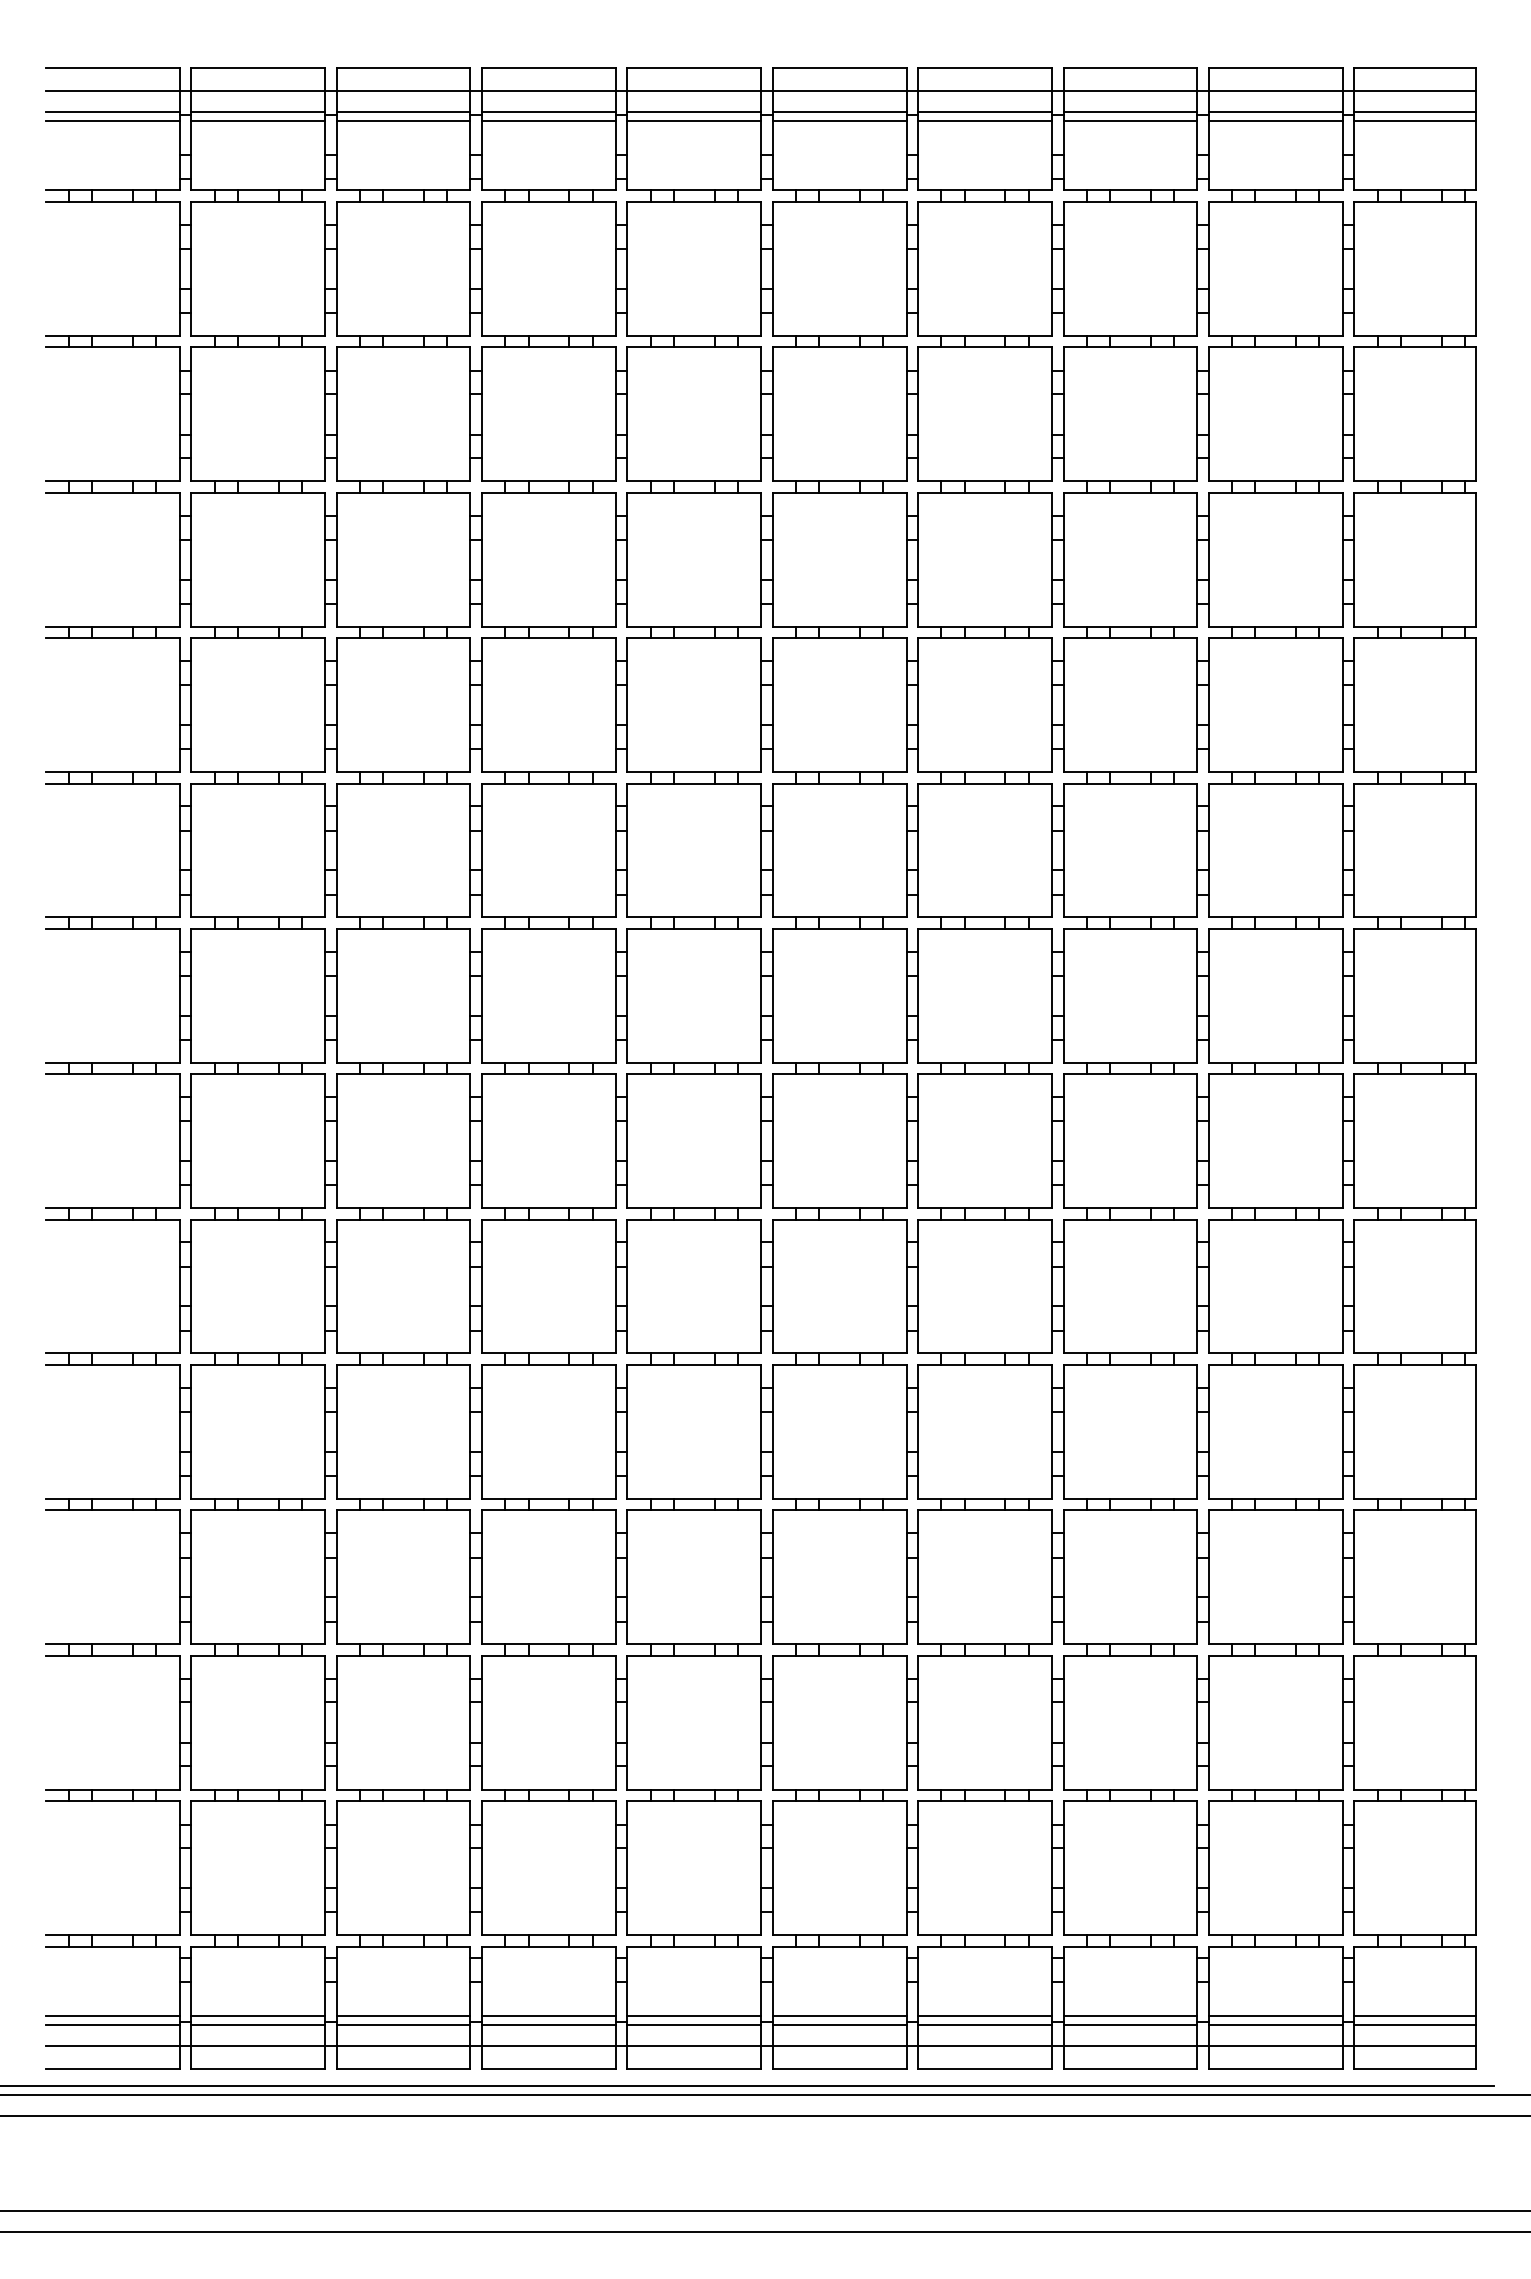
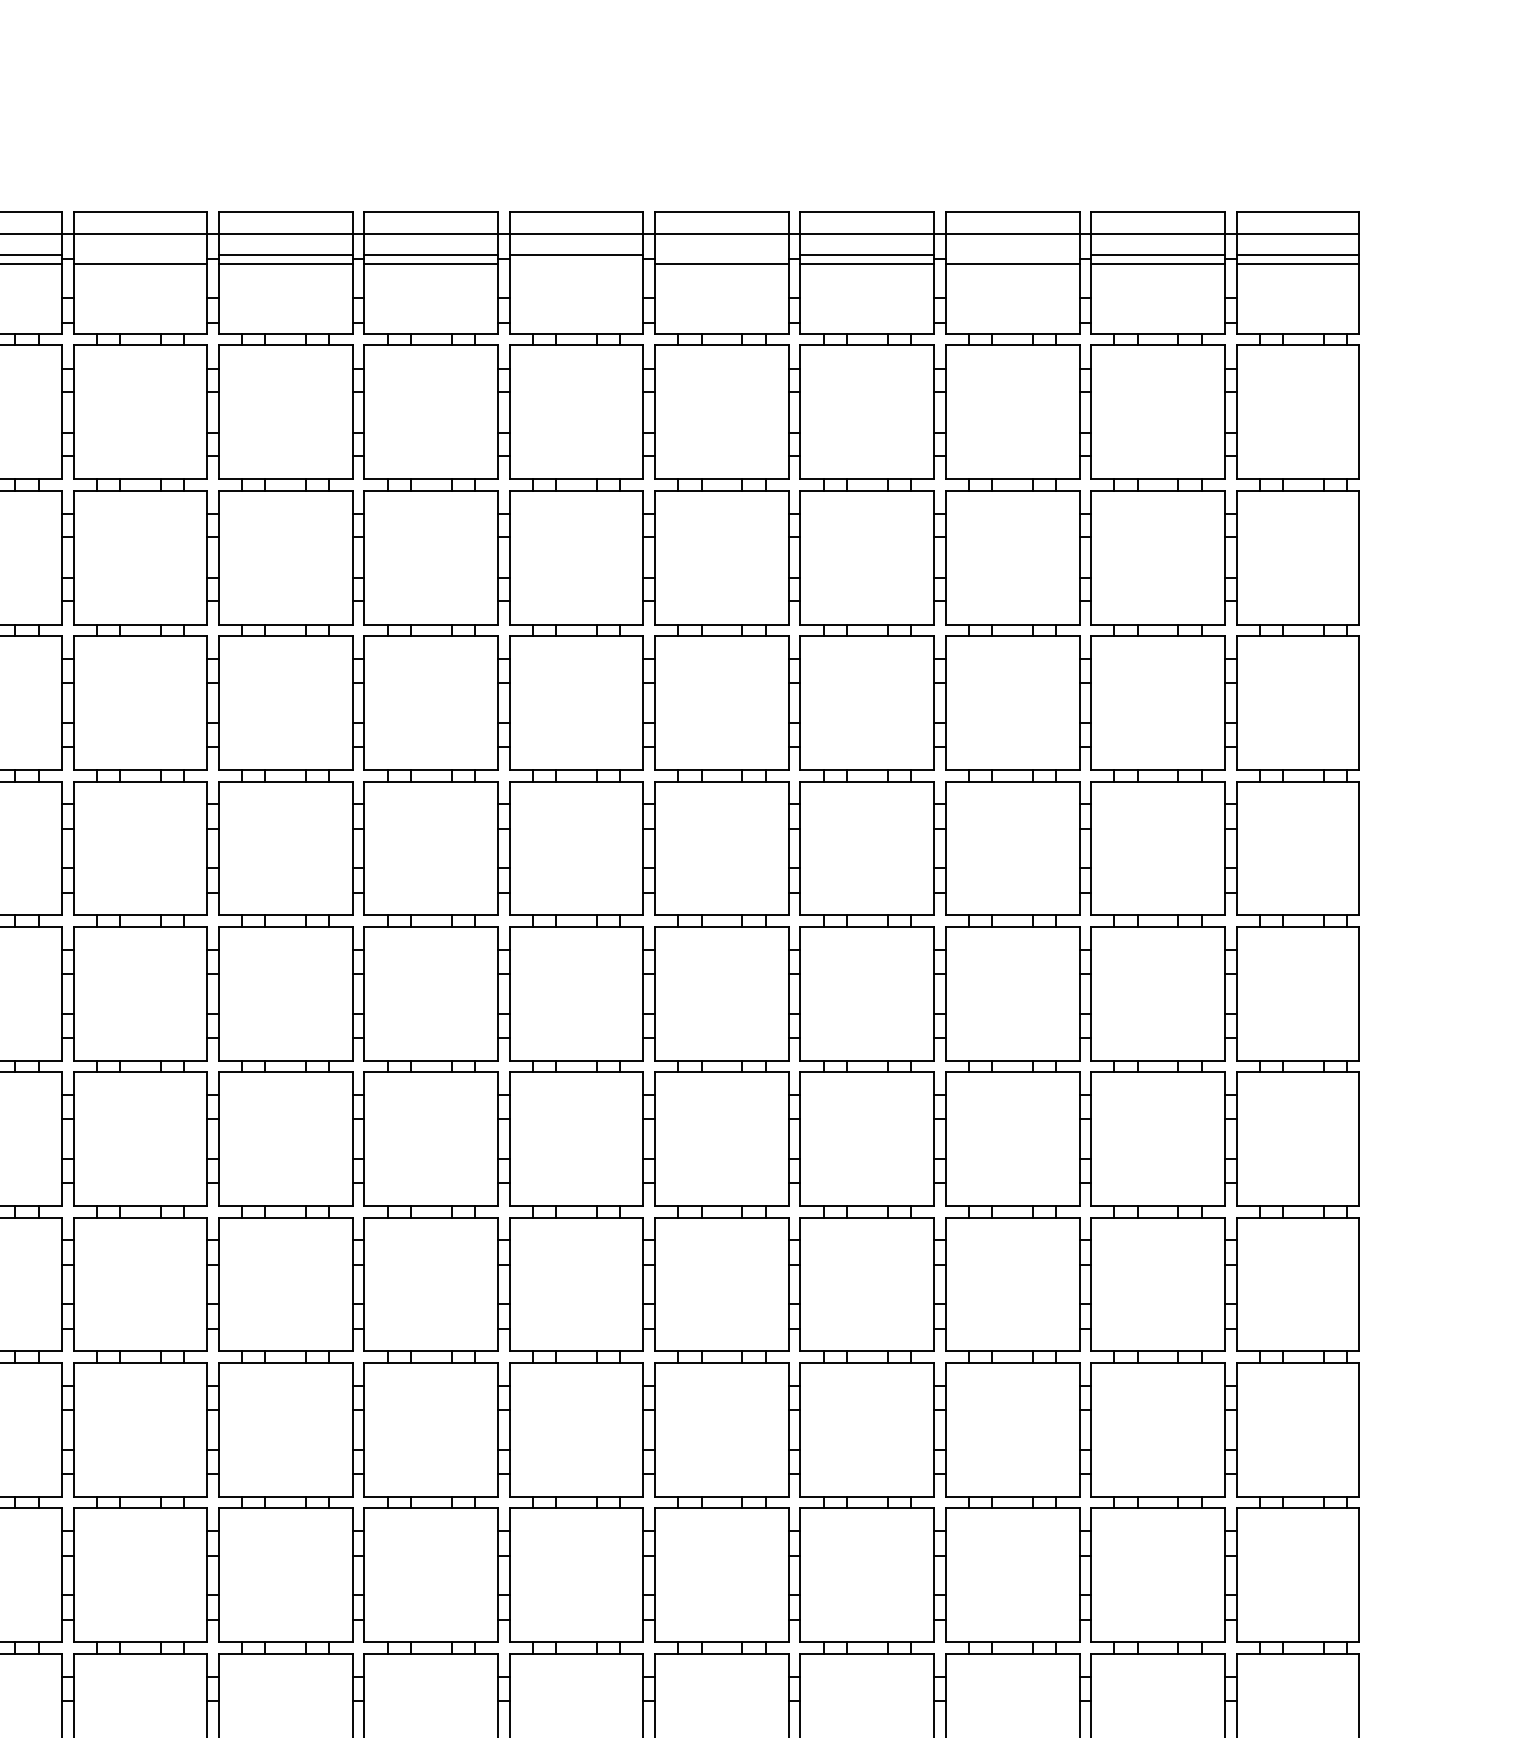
line: (258, 111) -> (140, 254), removed
line: (839, 111) -> (721, 254), removed
line: (1130, 111) -> (1012, 254), removed
line: (694, 120) -> (576, 263), removed

